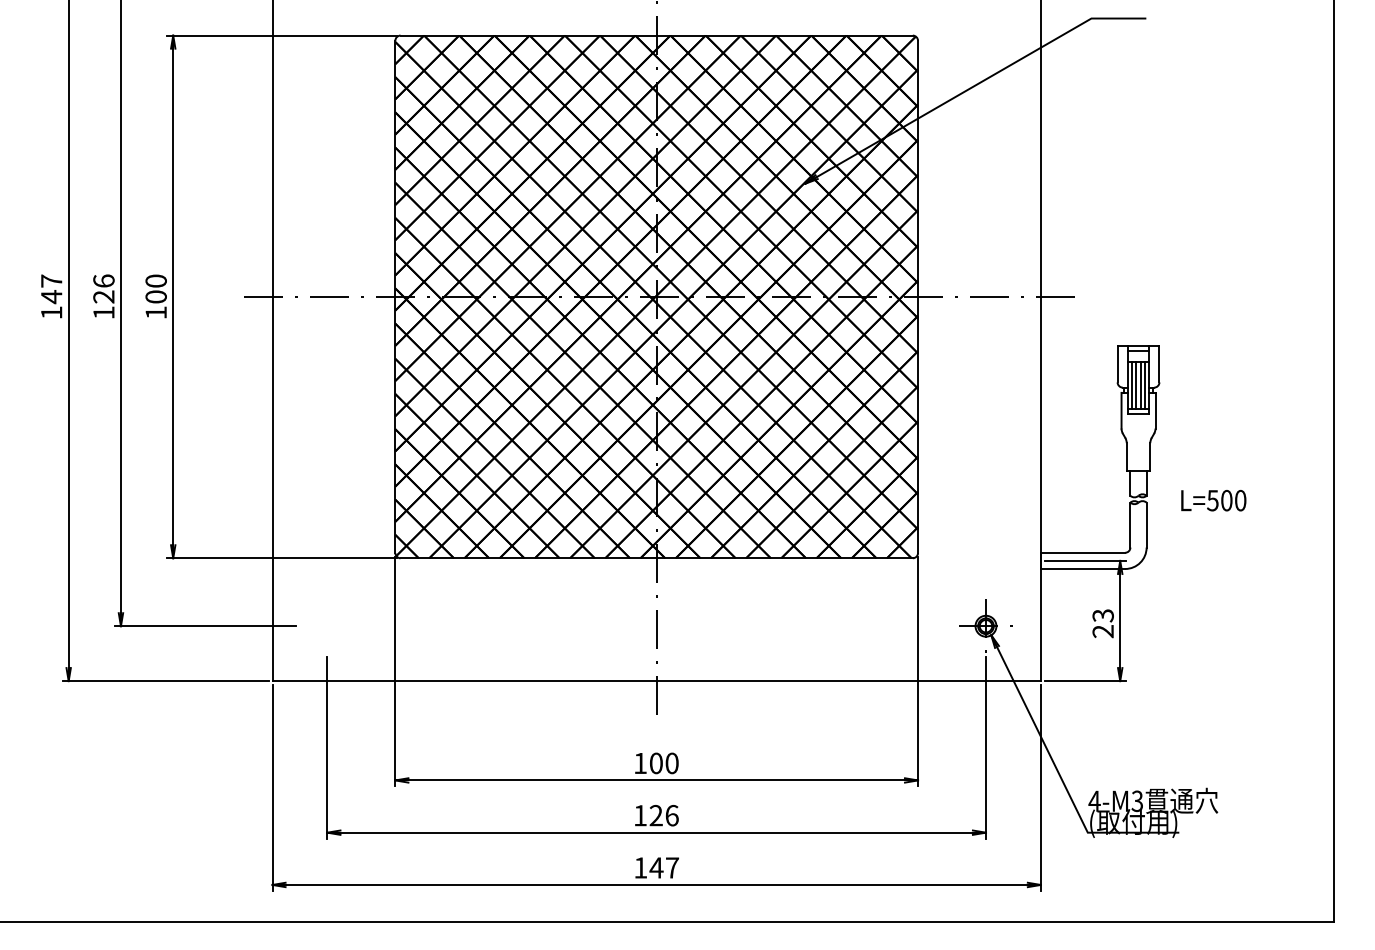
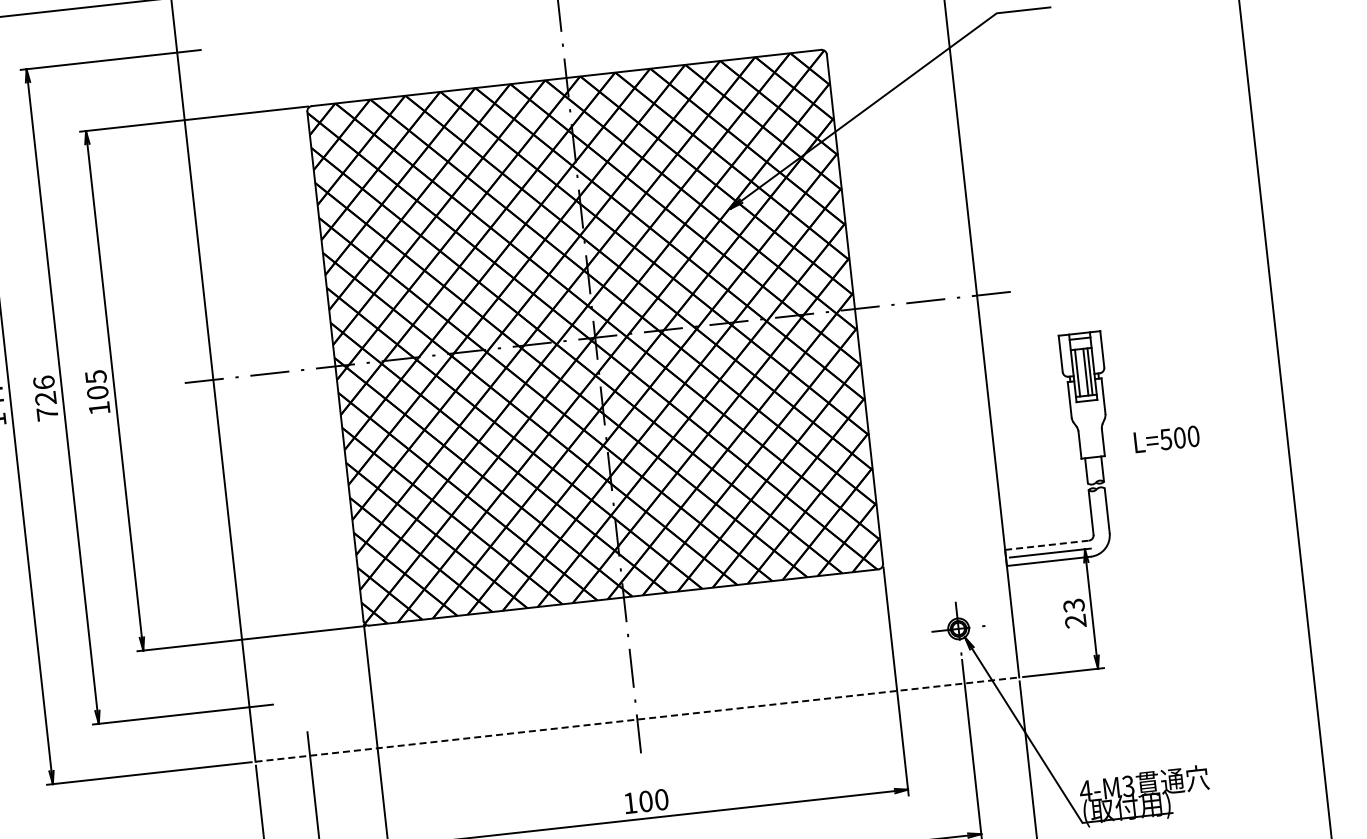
text: (155, 280) -> (95, 376), 100 -> 105
text: (103, 312) -> (47, 413), 126 -> 726
line: (1136, 384) -> (1081, 372), removed
text: (1213, 500) -> (1166, 439), moved
line: (1083, 552) -> (1047, 544), solid -> dashed
line: (657, 681) -> (638, 719), solid -> dashed

